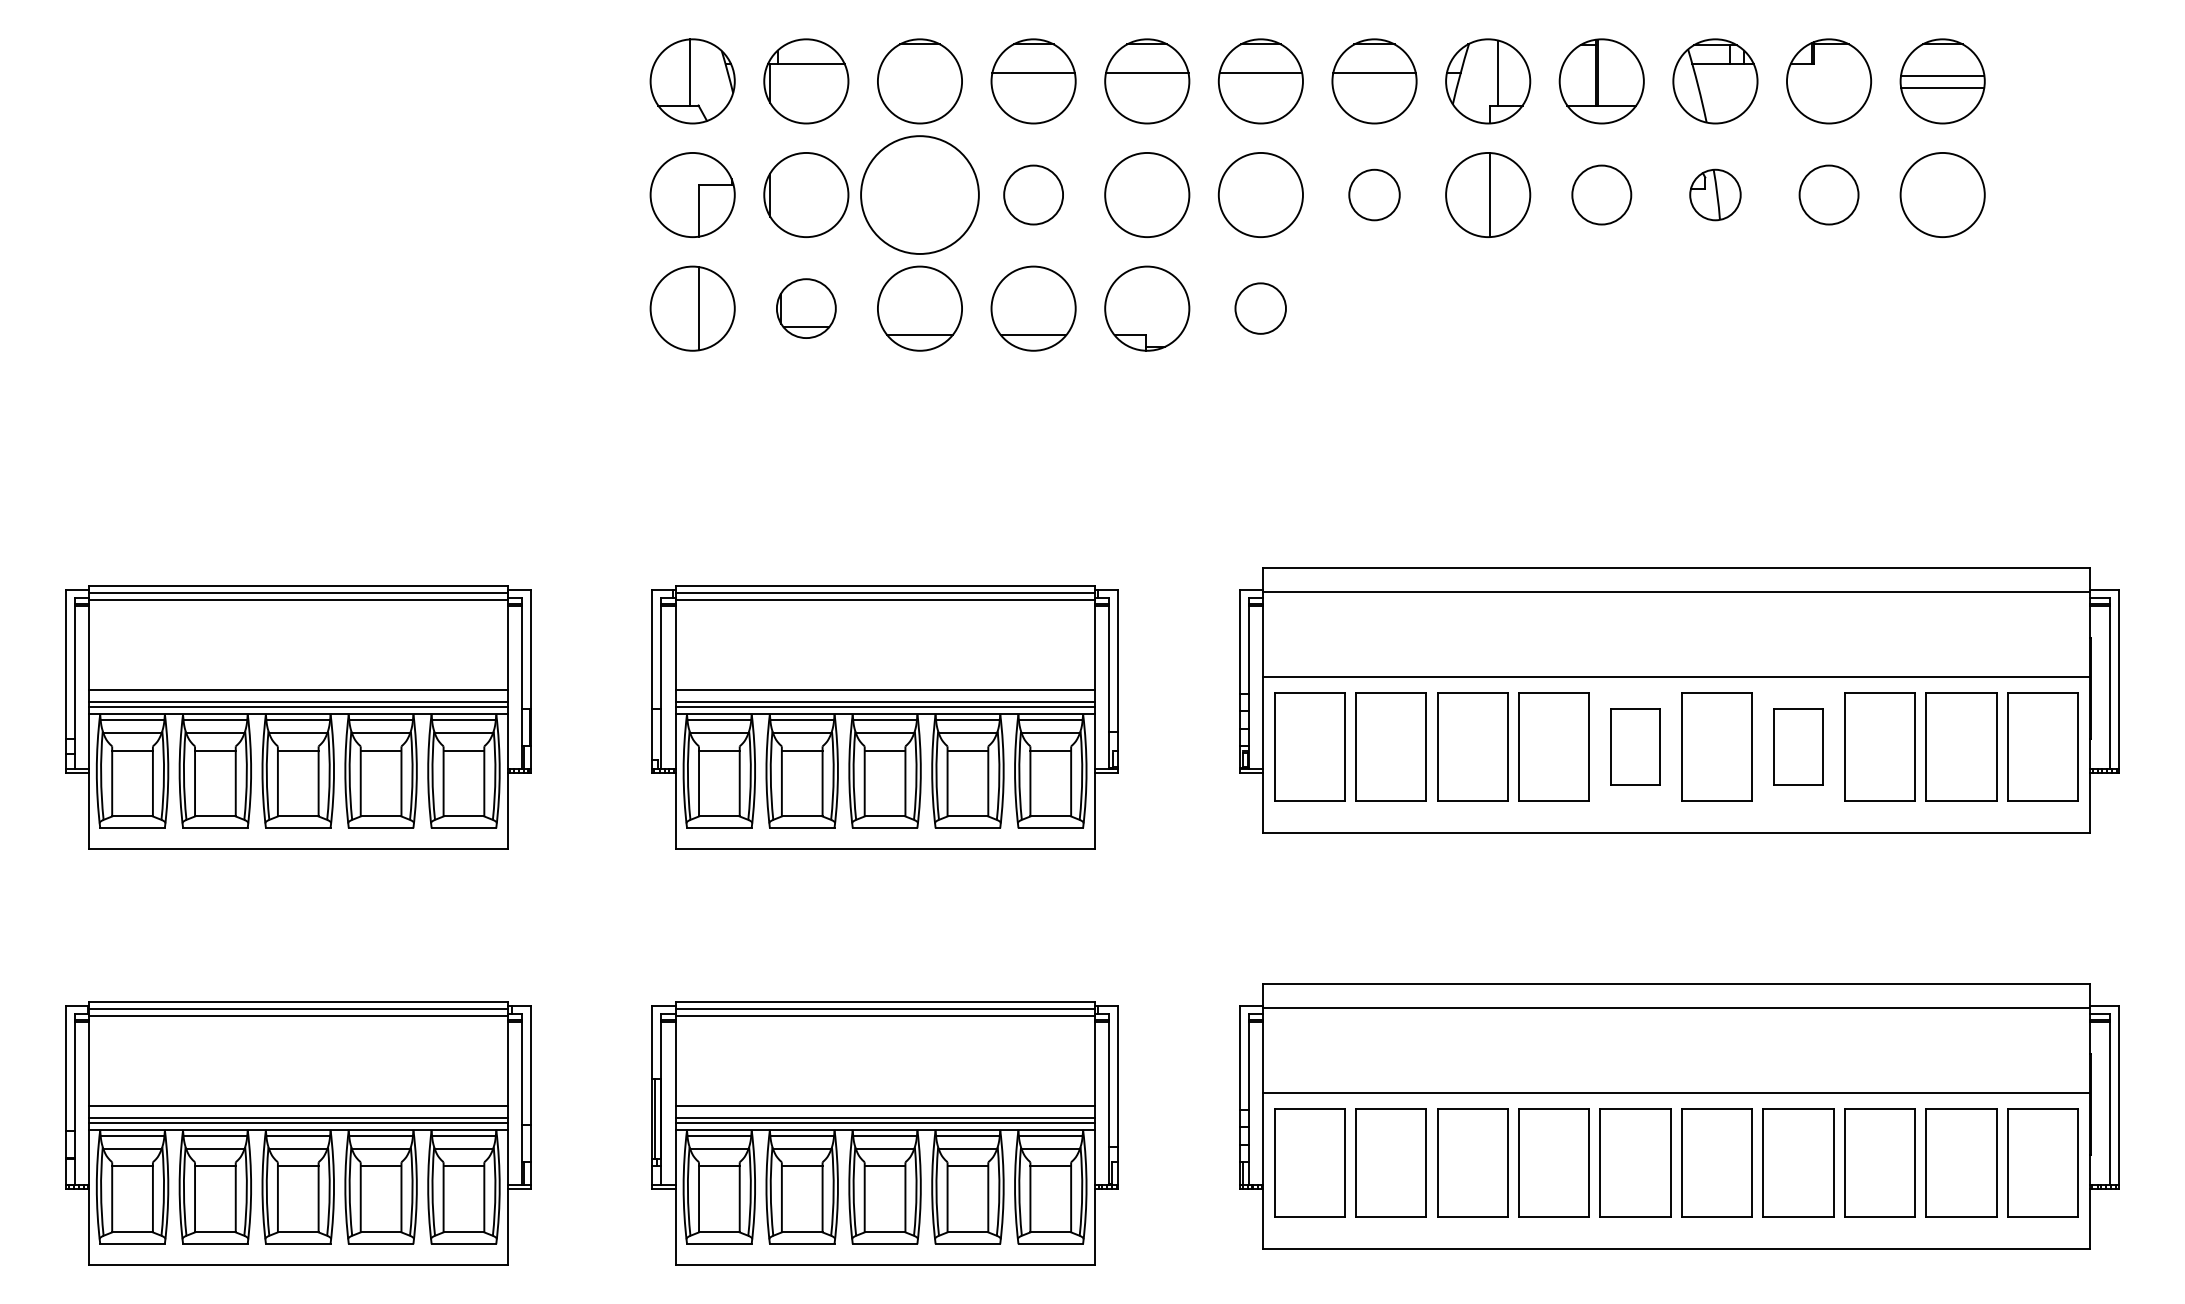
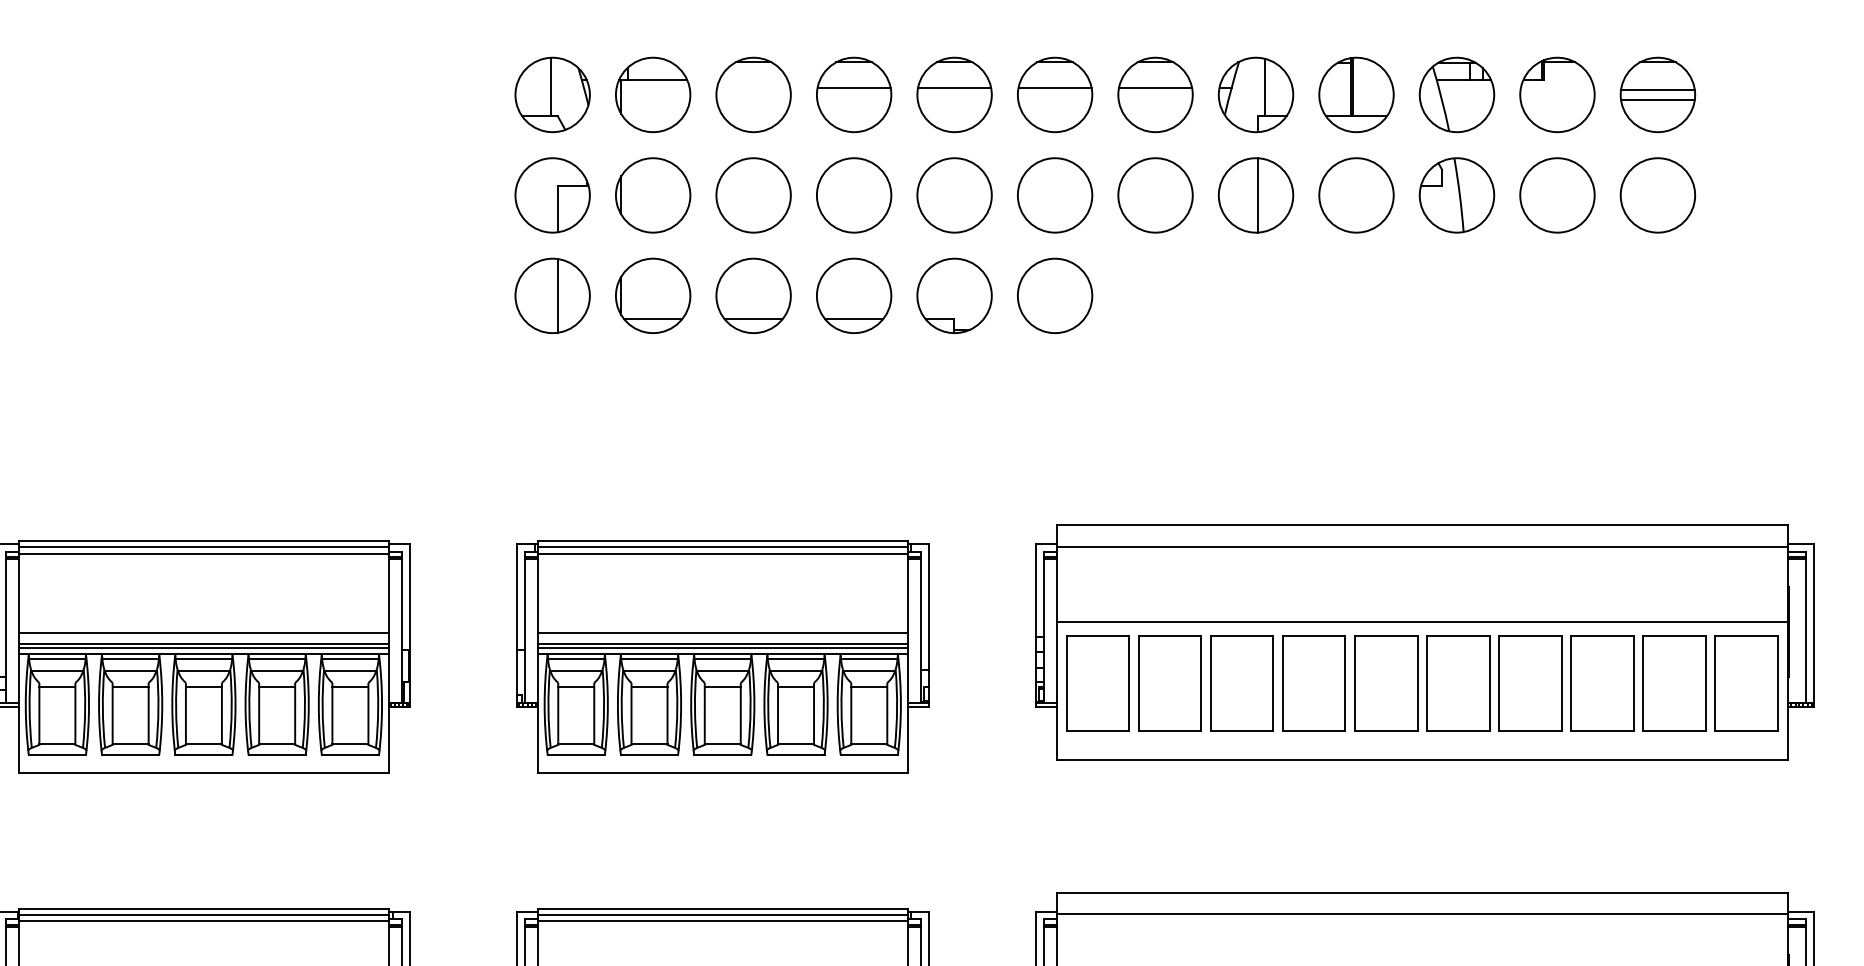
circle: (919, 194) -> (753, 194), size x0.71
circle: (1033, 194) -> (854, 194), size x1.43
circle: (1374, 194) -> (1155, 194), size x1.67
circle: (1601, 194) -> (1356, 194), size x1.43
part: (1715, 194) -> (1457, 194), size x1.67
circle: (1828, 194) -> (1556, 194), size x1.43
part: (806, 308) -> (653, 295), size x1.43
circle: (1260, 308) -> (1054, 295), size x1.67
part: (1635, 746) -> (1386, 683), size x1.43
part: (1798, 746) -> (1530, 683), size x1.43

